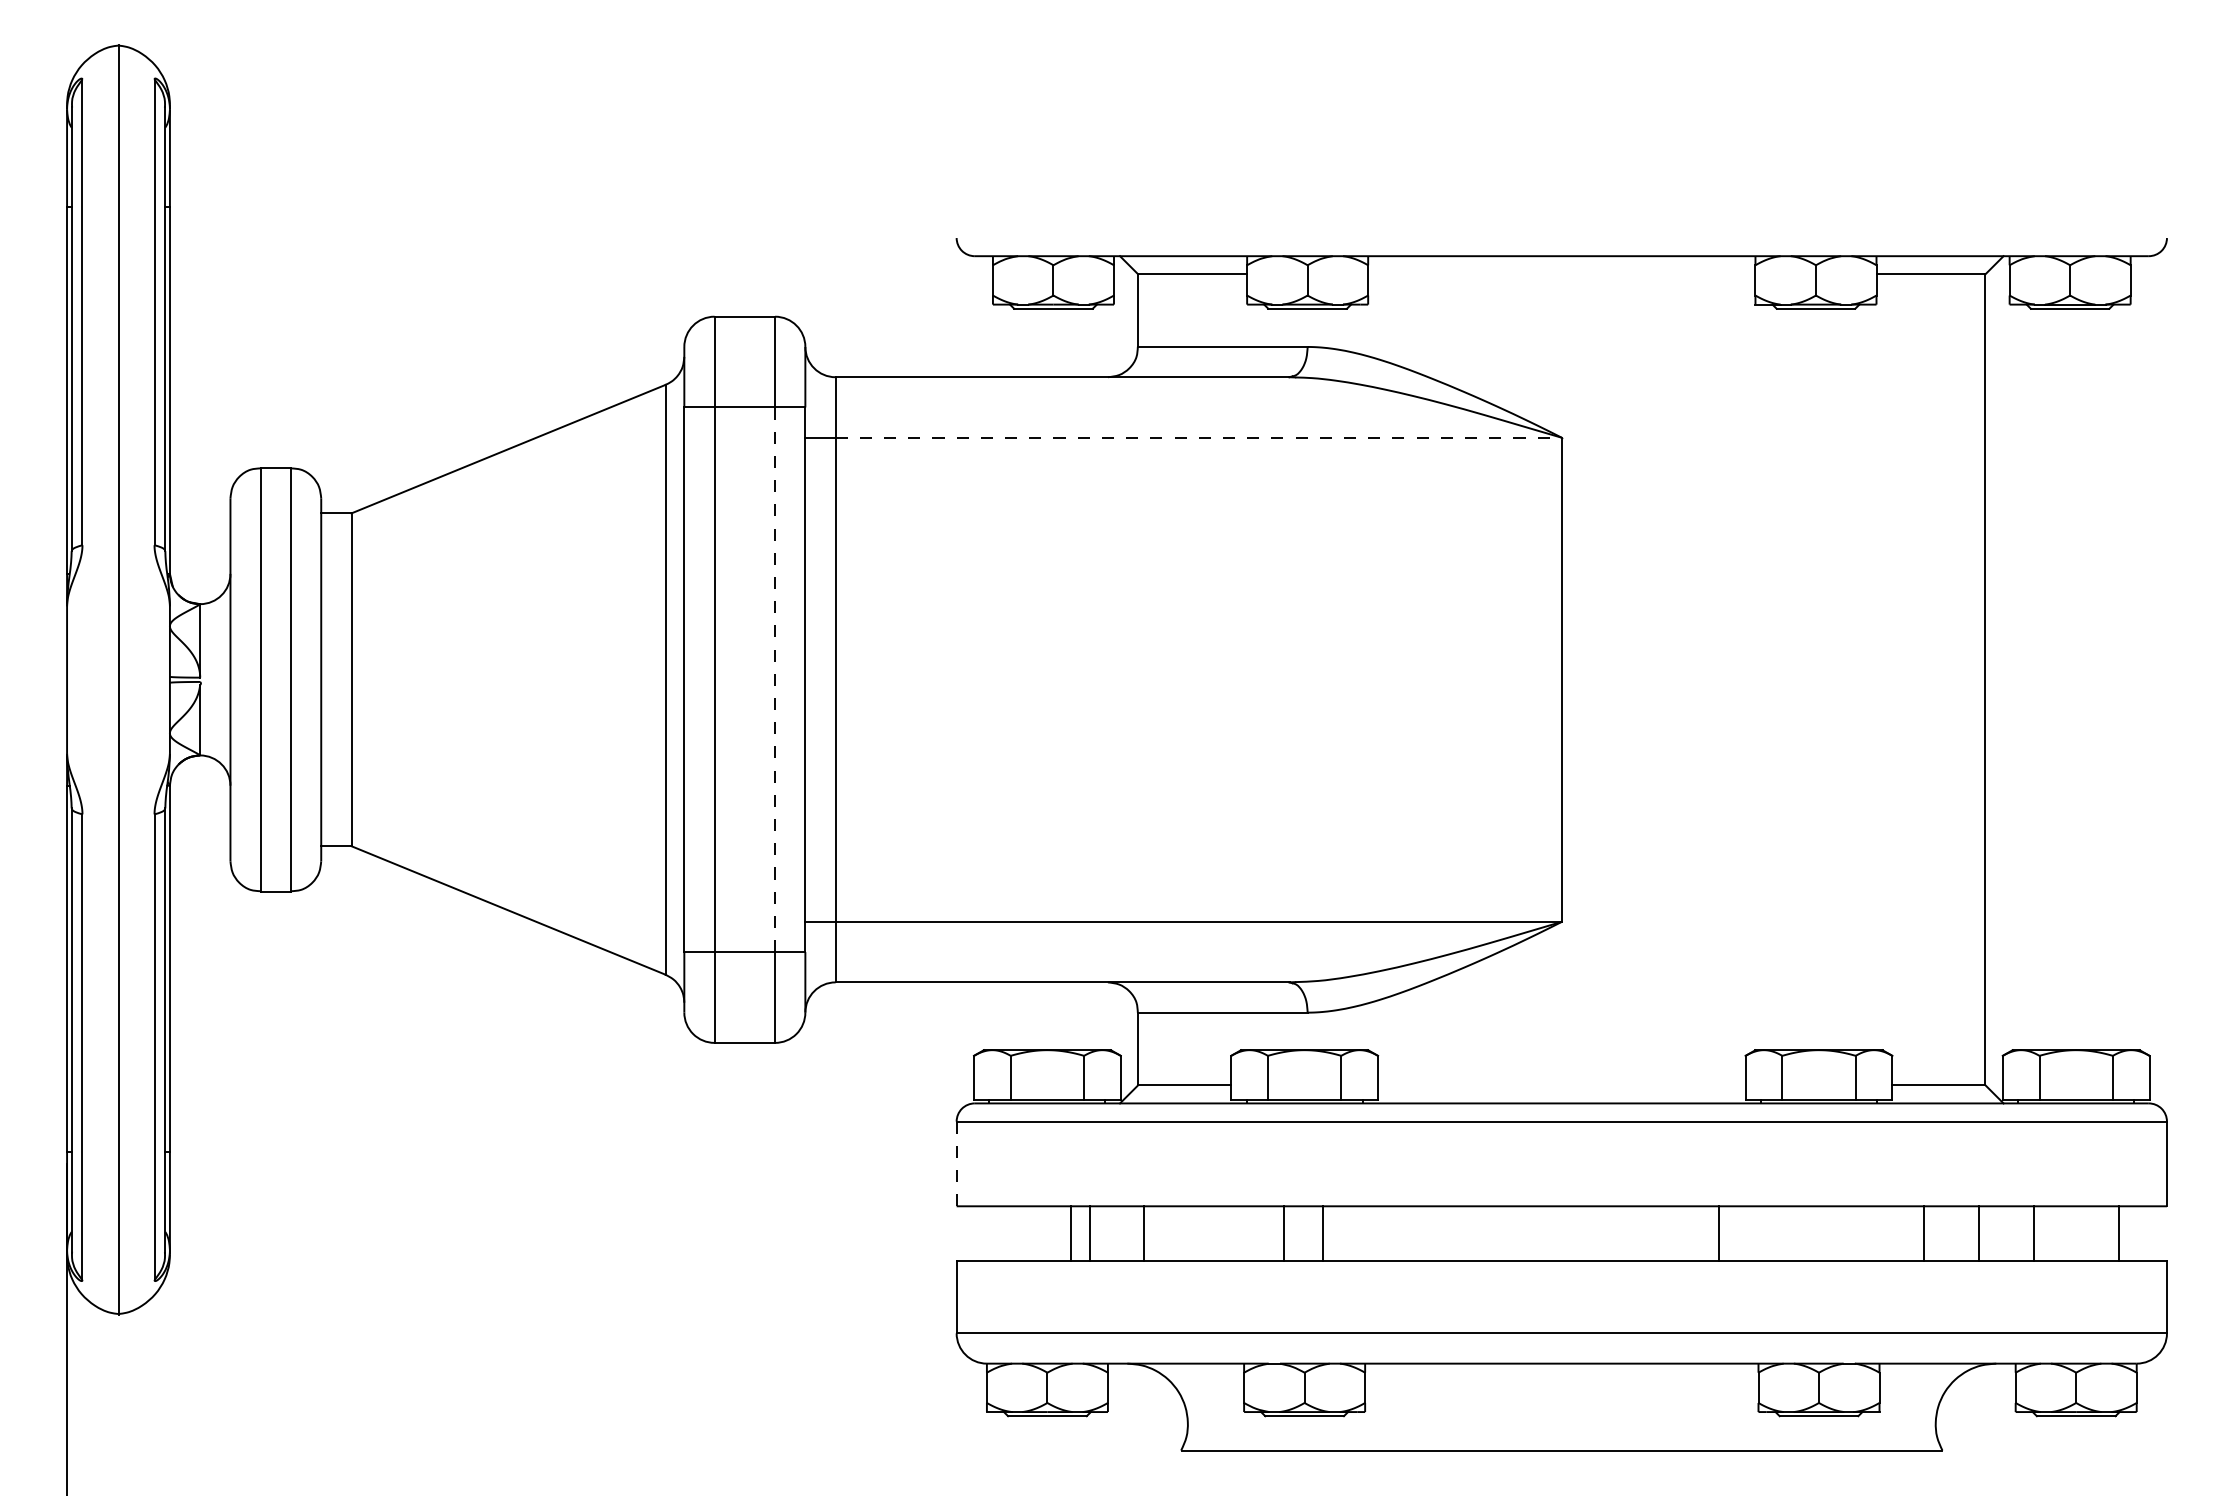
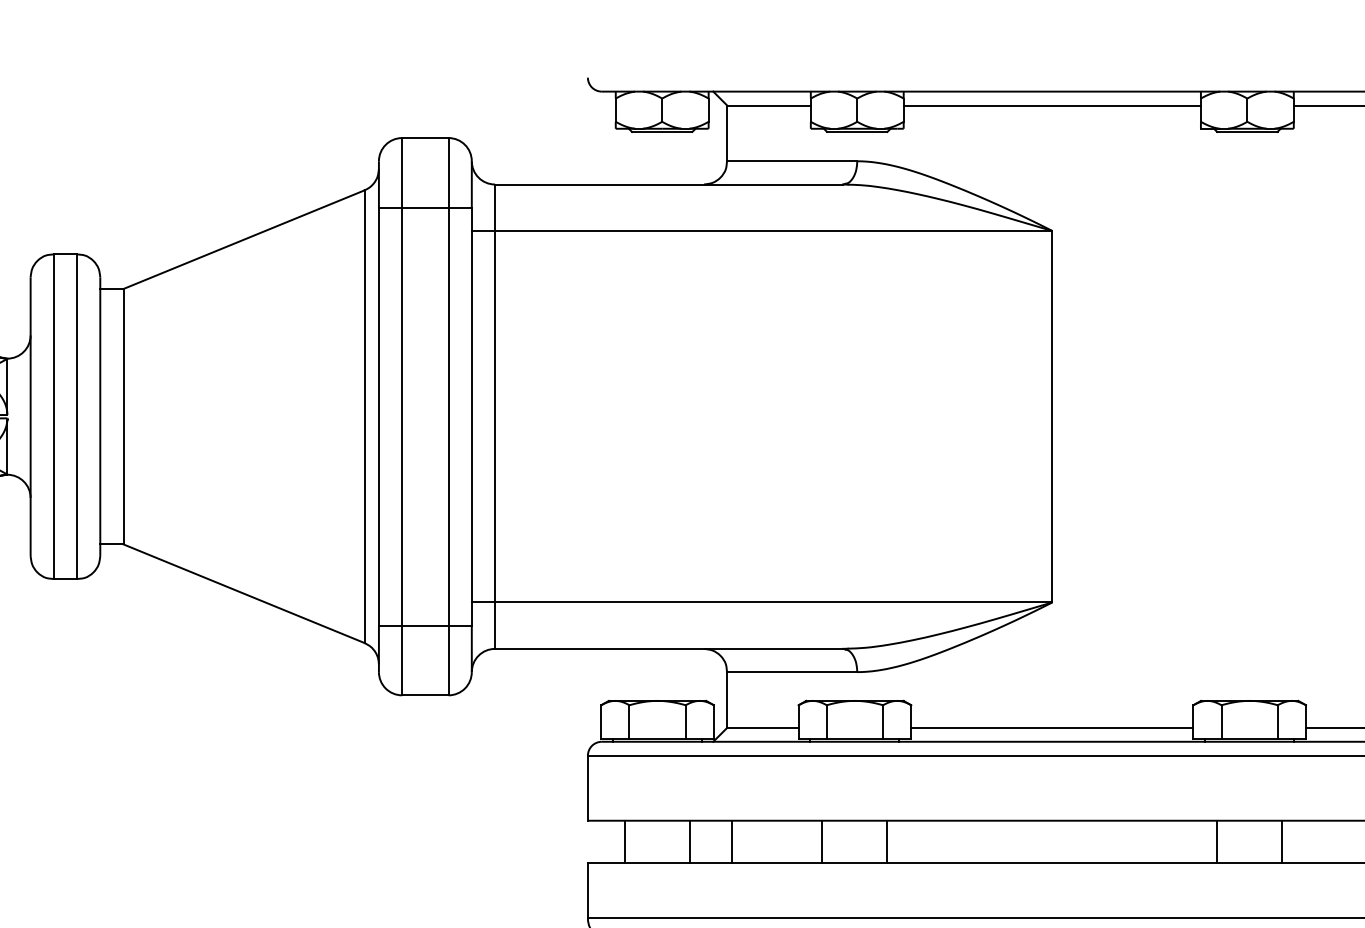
line: (1561, 274) -> (1052, 105), added
line: (1199, 437) -> (774, 230), dashed -> solid
line: (775, 679) -> (448, 416), dashed -> solid
line: (1561, 1085) -> (1052, 728), added
line: (956, 1164) -> (587, 788), dashed -> solid
line: (1071, 1233) -> (625, 841), moved
line: (1283, 1233) -> (887, 841), moved
line: (1323, 1233) -> (822, 841), moved
line: (1718, 1233) -> (1217, 841), moved
line: (1924, 1233) -> (1282, 841), moved

